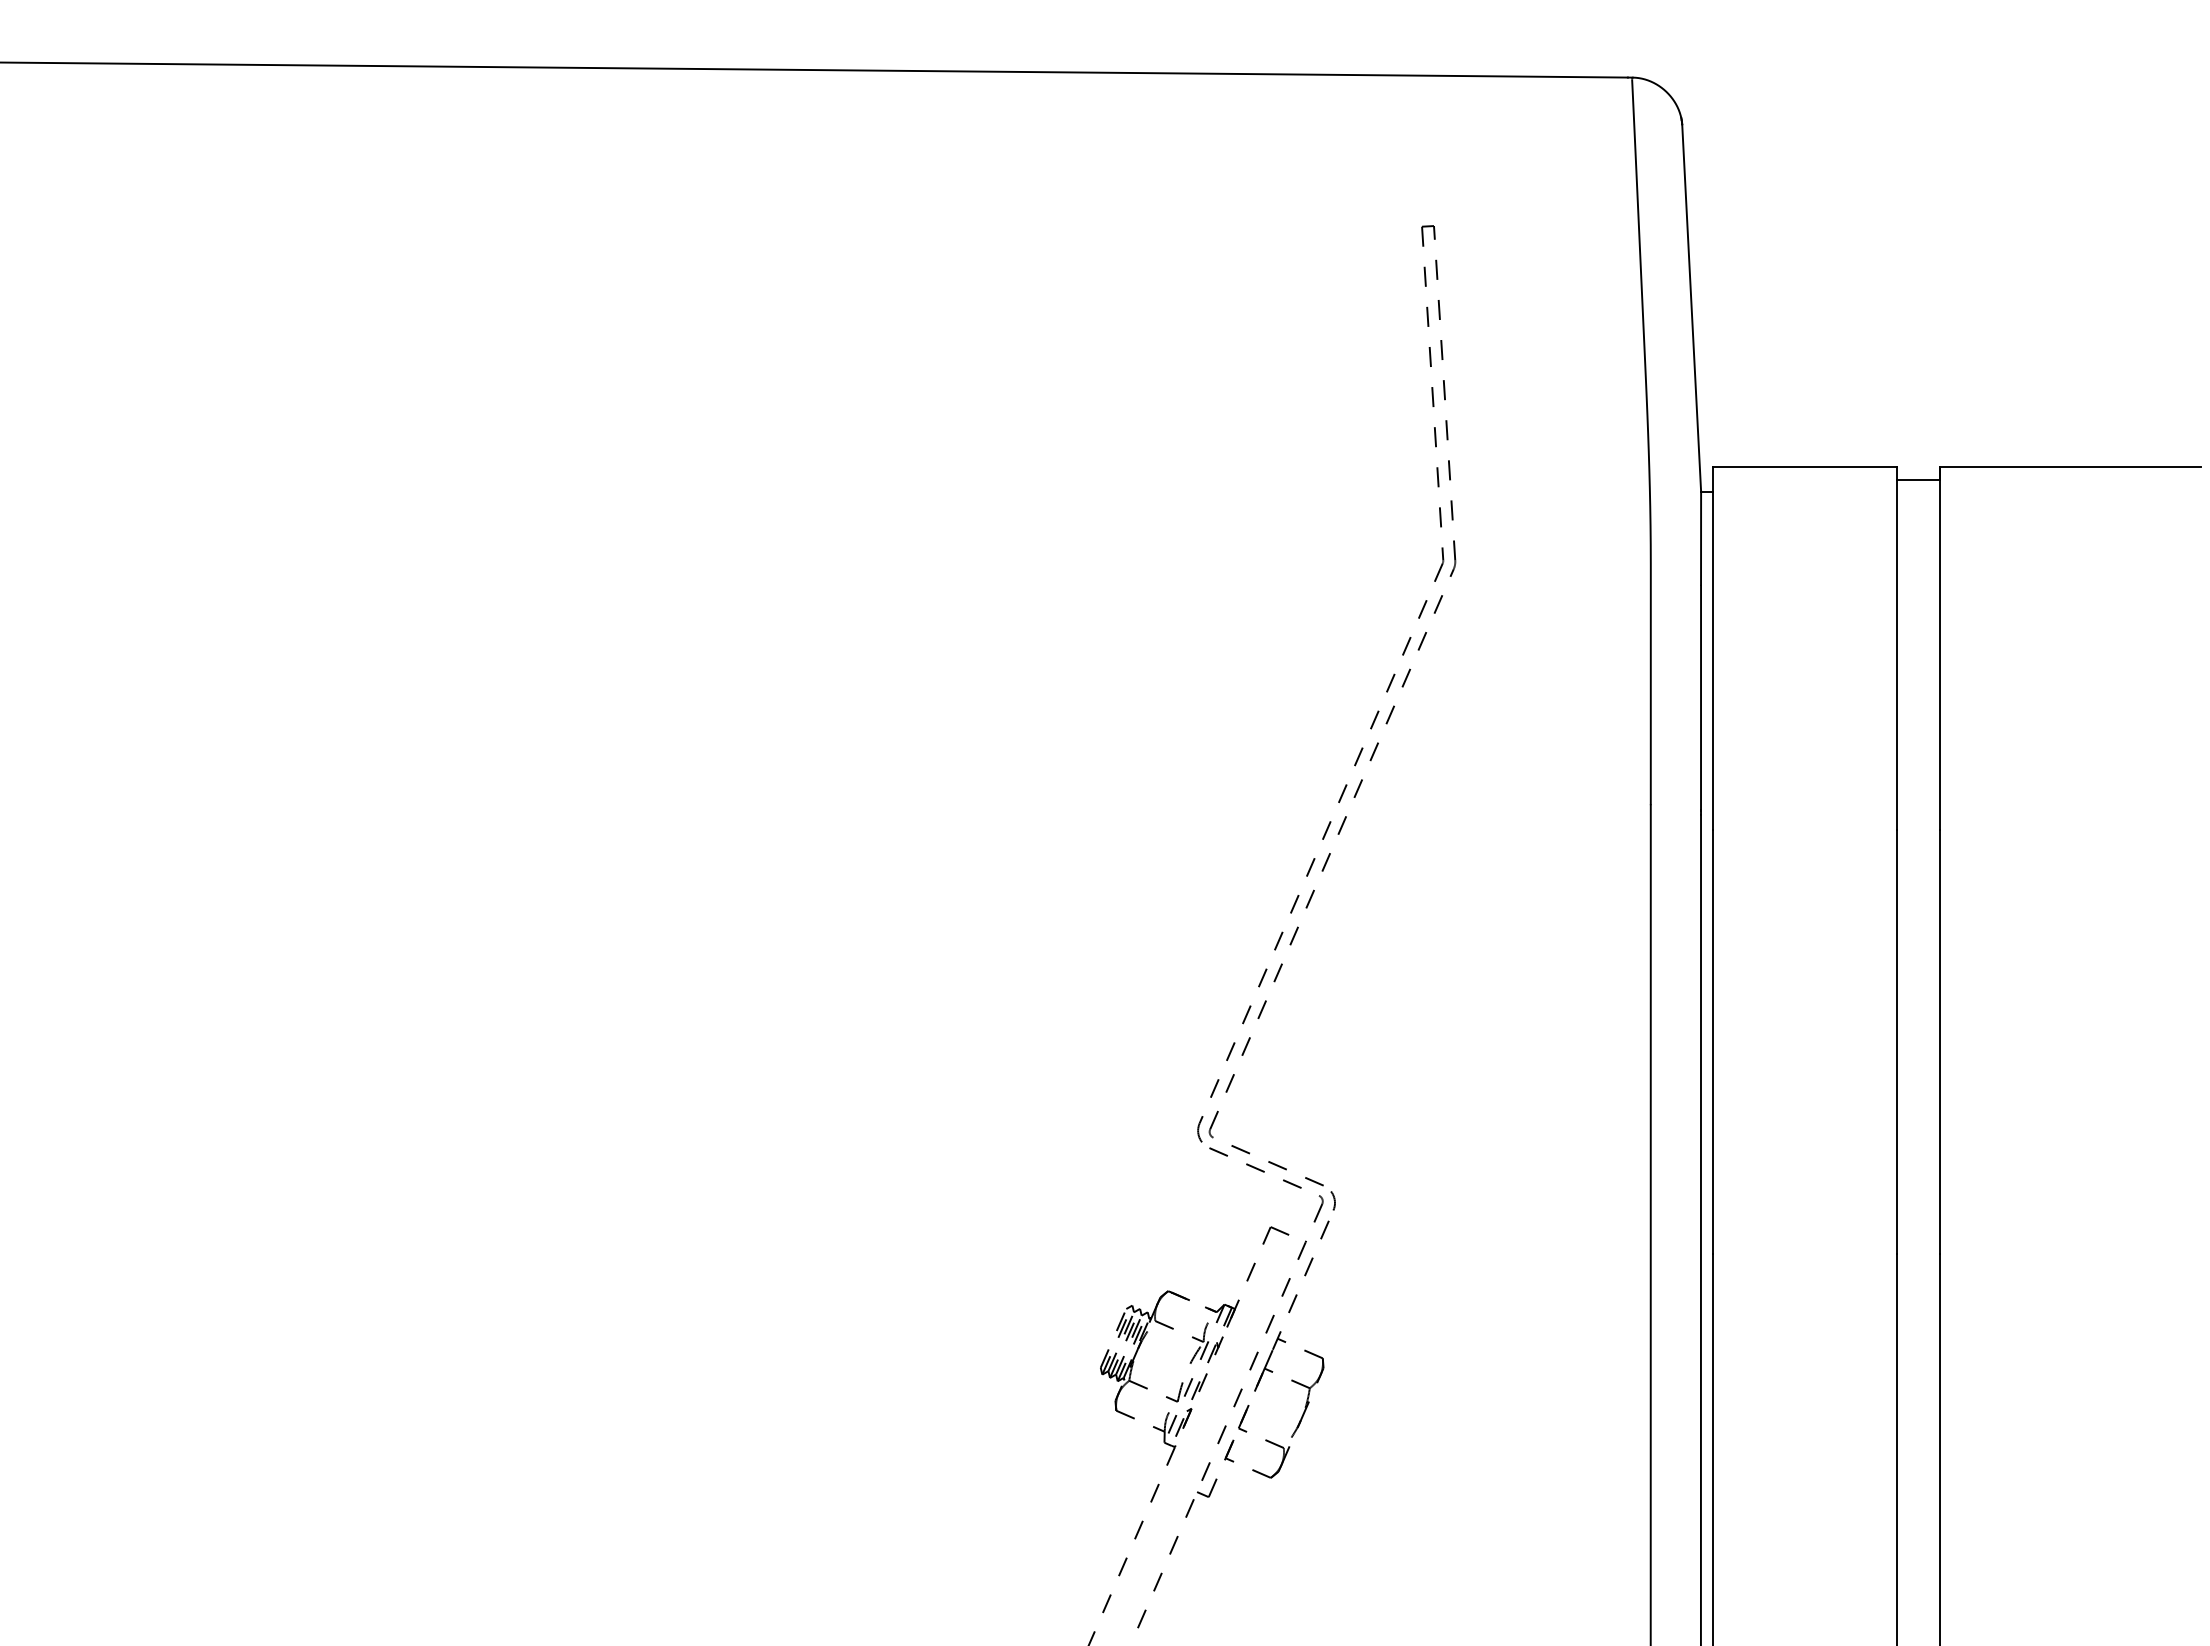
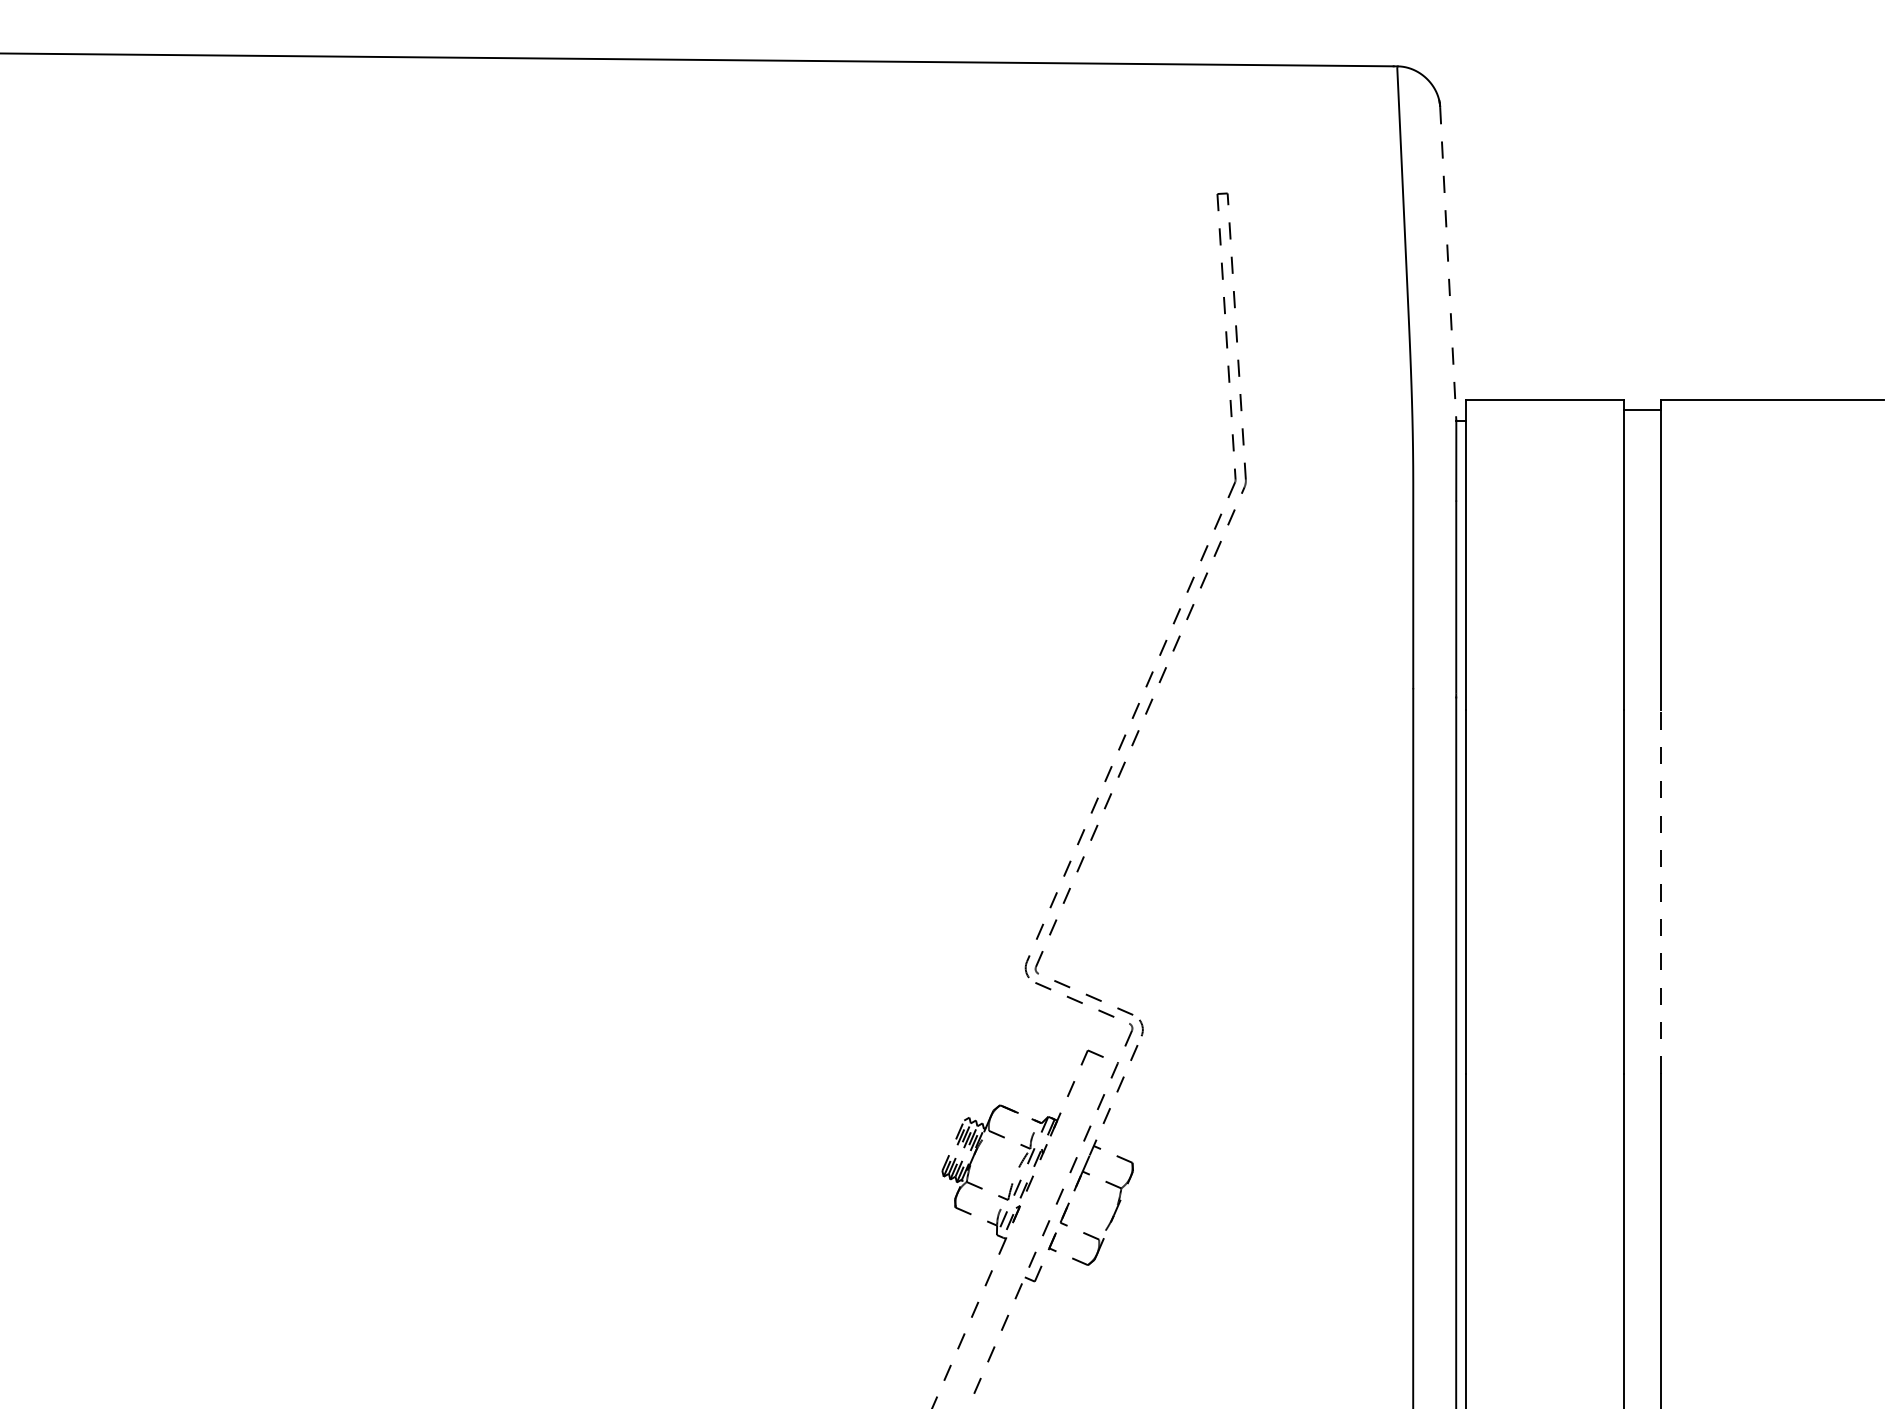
line: (1691, 308) -> (1448, 264), solid -> dashed
line: (1939, 1041) -> (1660, 891), solid -> dashed

